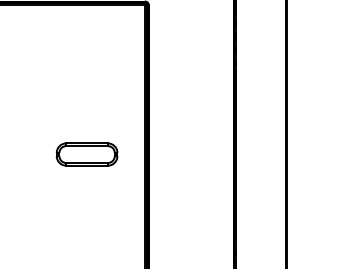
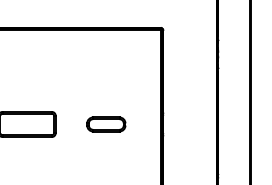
part: (87, 154) -> (106, 124), moved

